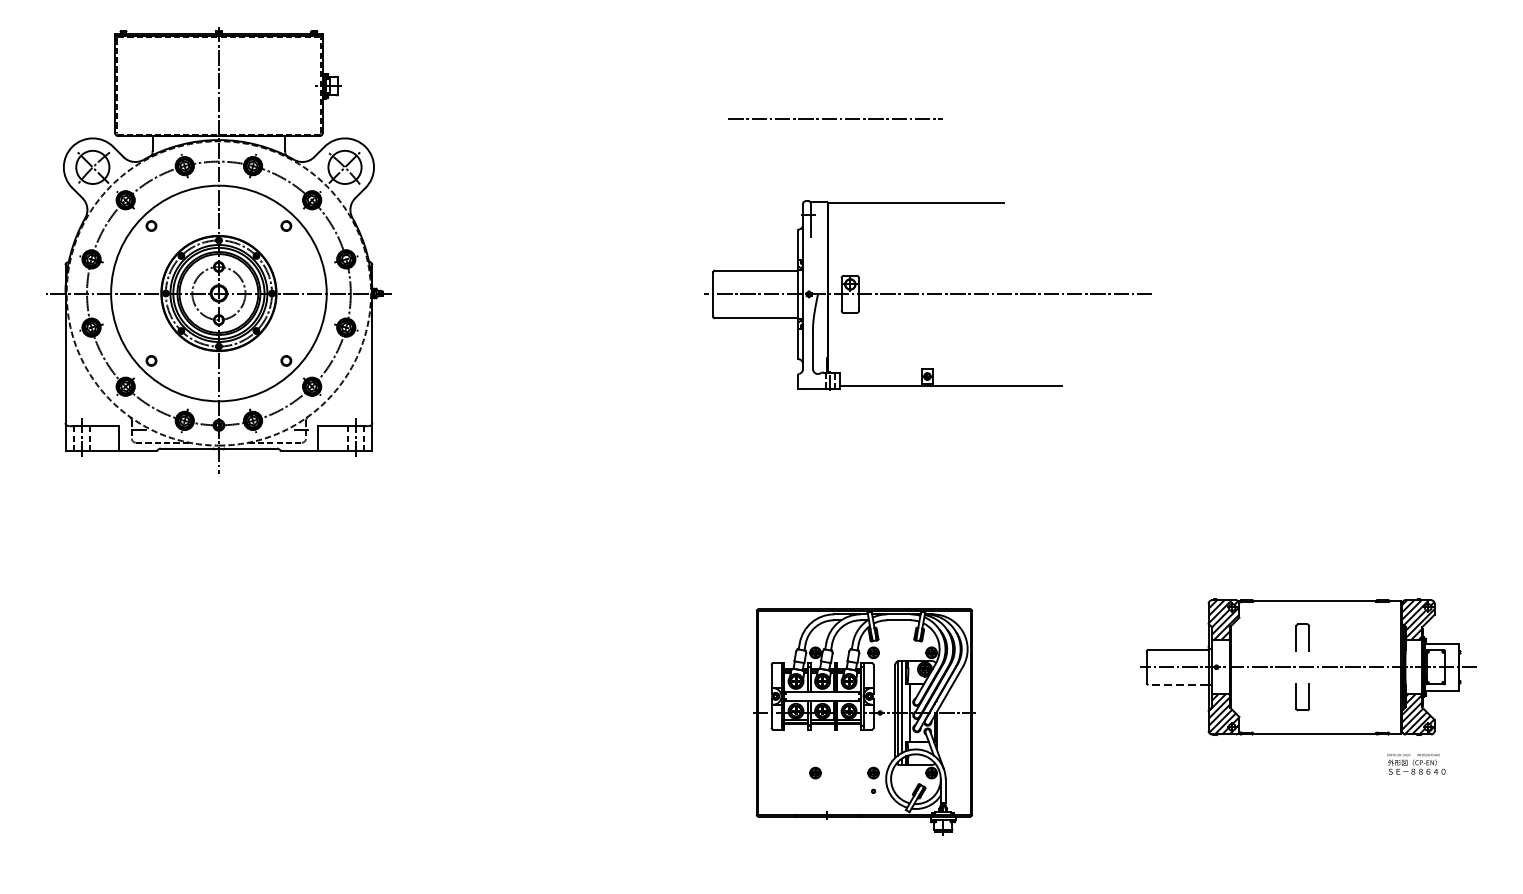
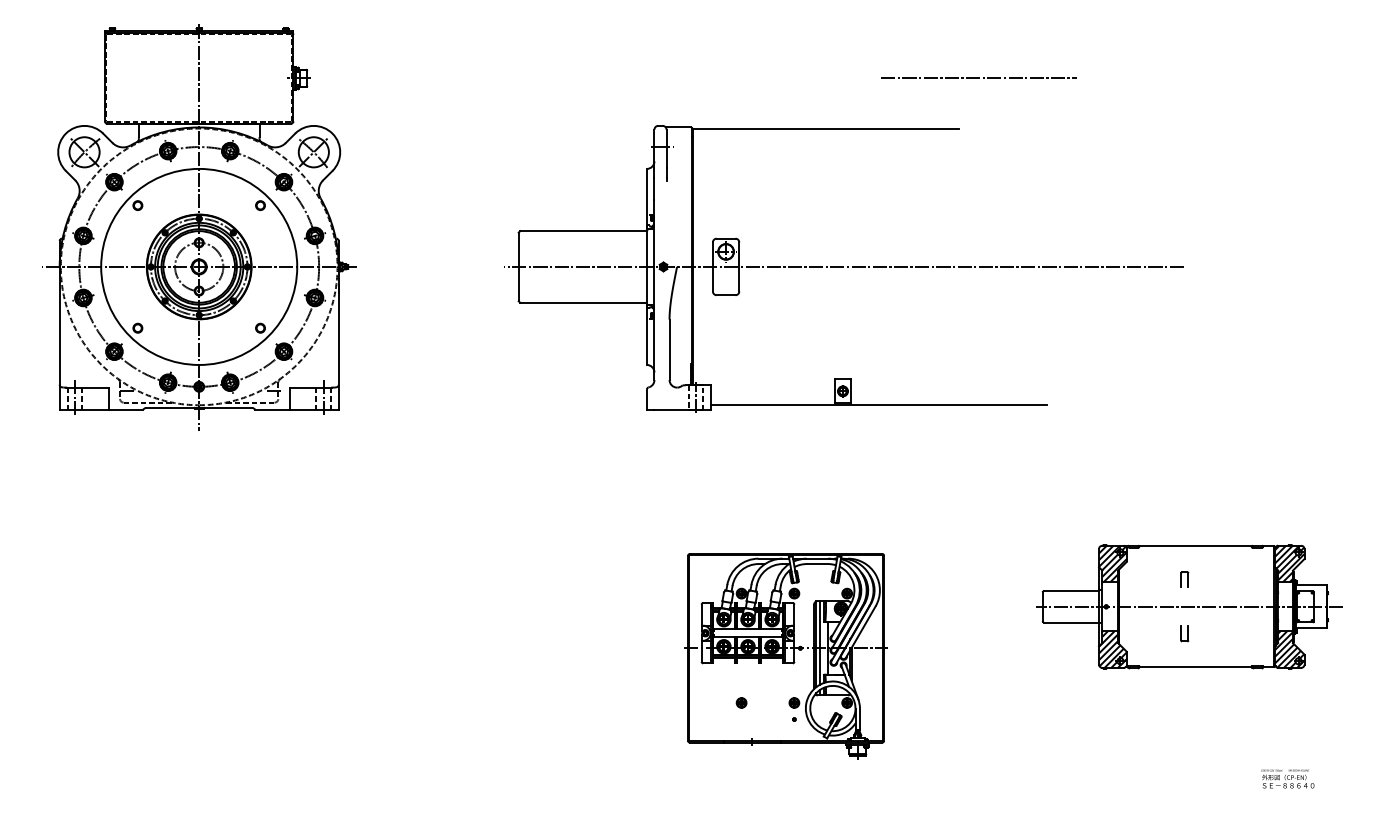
line: (835, 118) -> (978, 77), moved
part: (927, 295) -> (843, 268), size x1.67
part: (1302, 637) -> (1184, 579), size x0.62
line: (1177, 684) -> (1070, 622), dashed -> solid
part: (1302, 696) -> (1184, 633), size x0.62
text: (1415, 763) -> (1287, 778), moved

